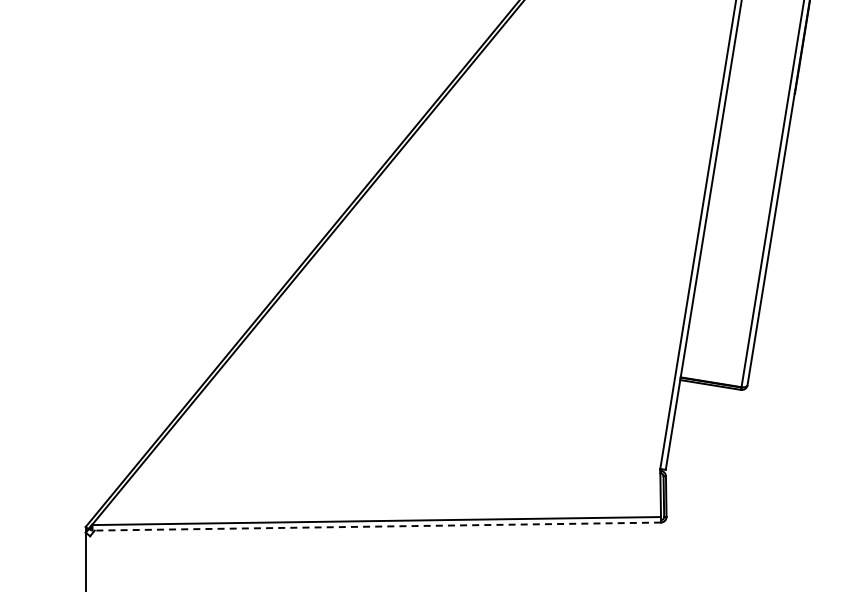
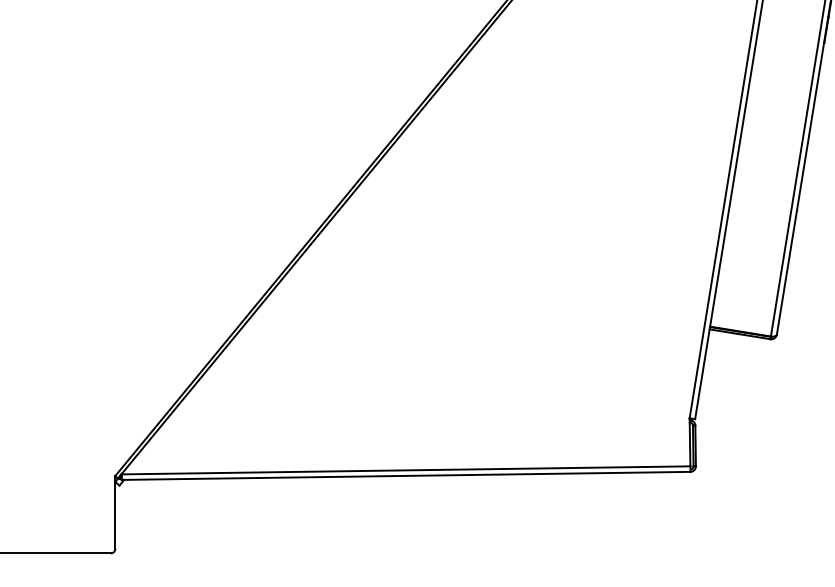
line: (376, 526) -> (405, 475), dashed -> solid

